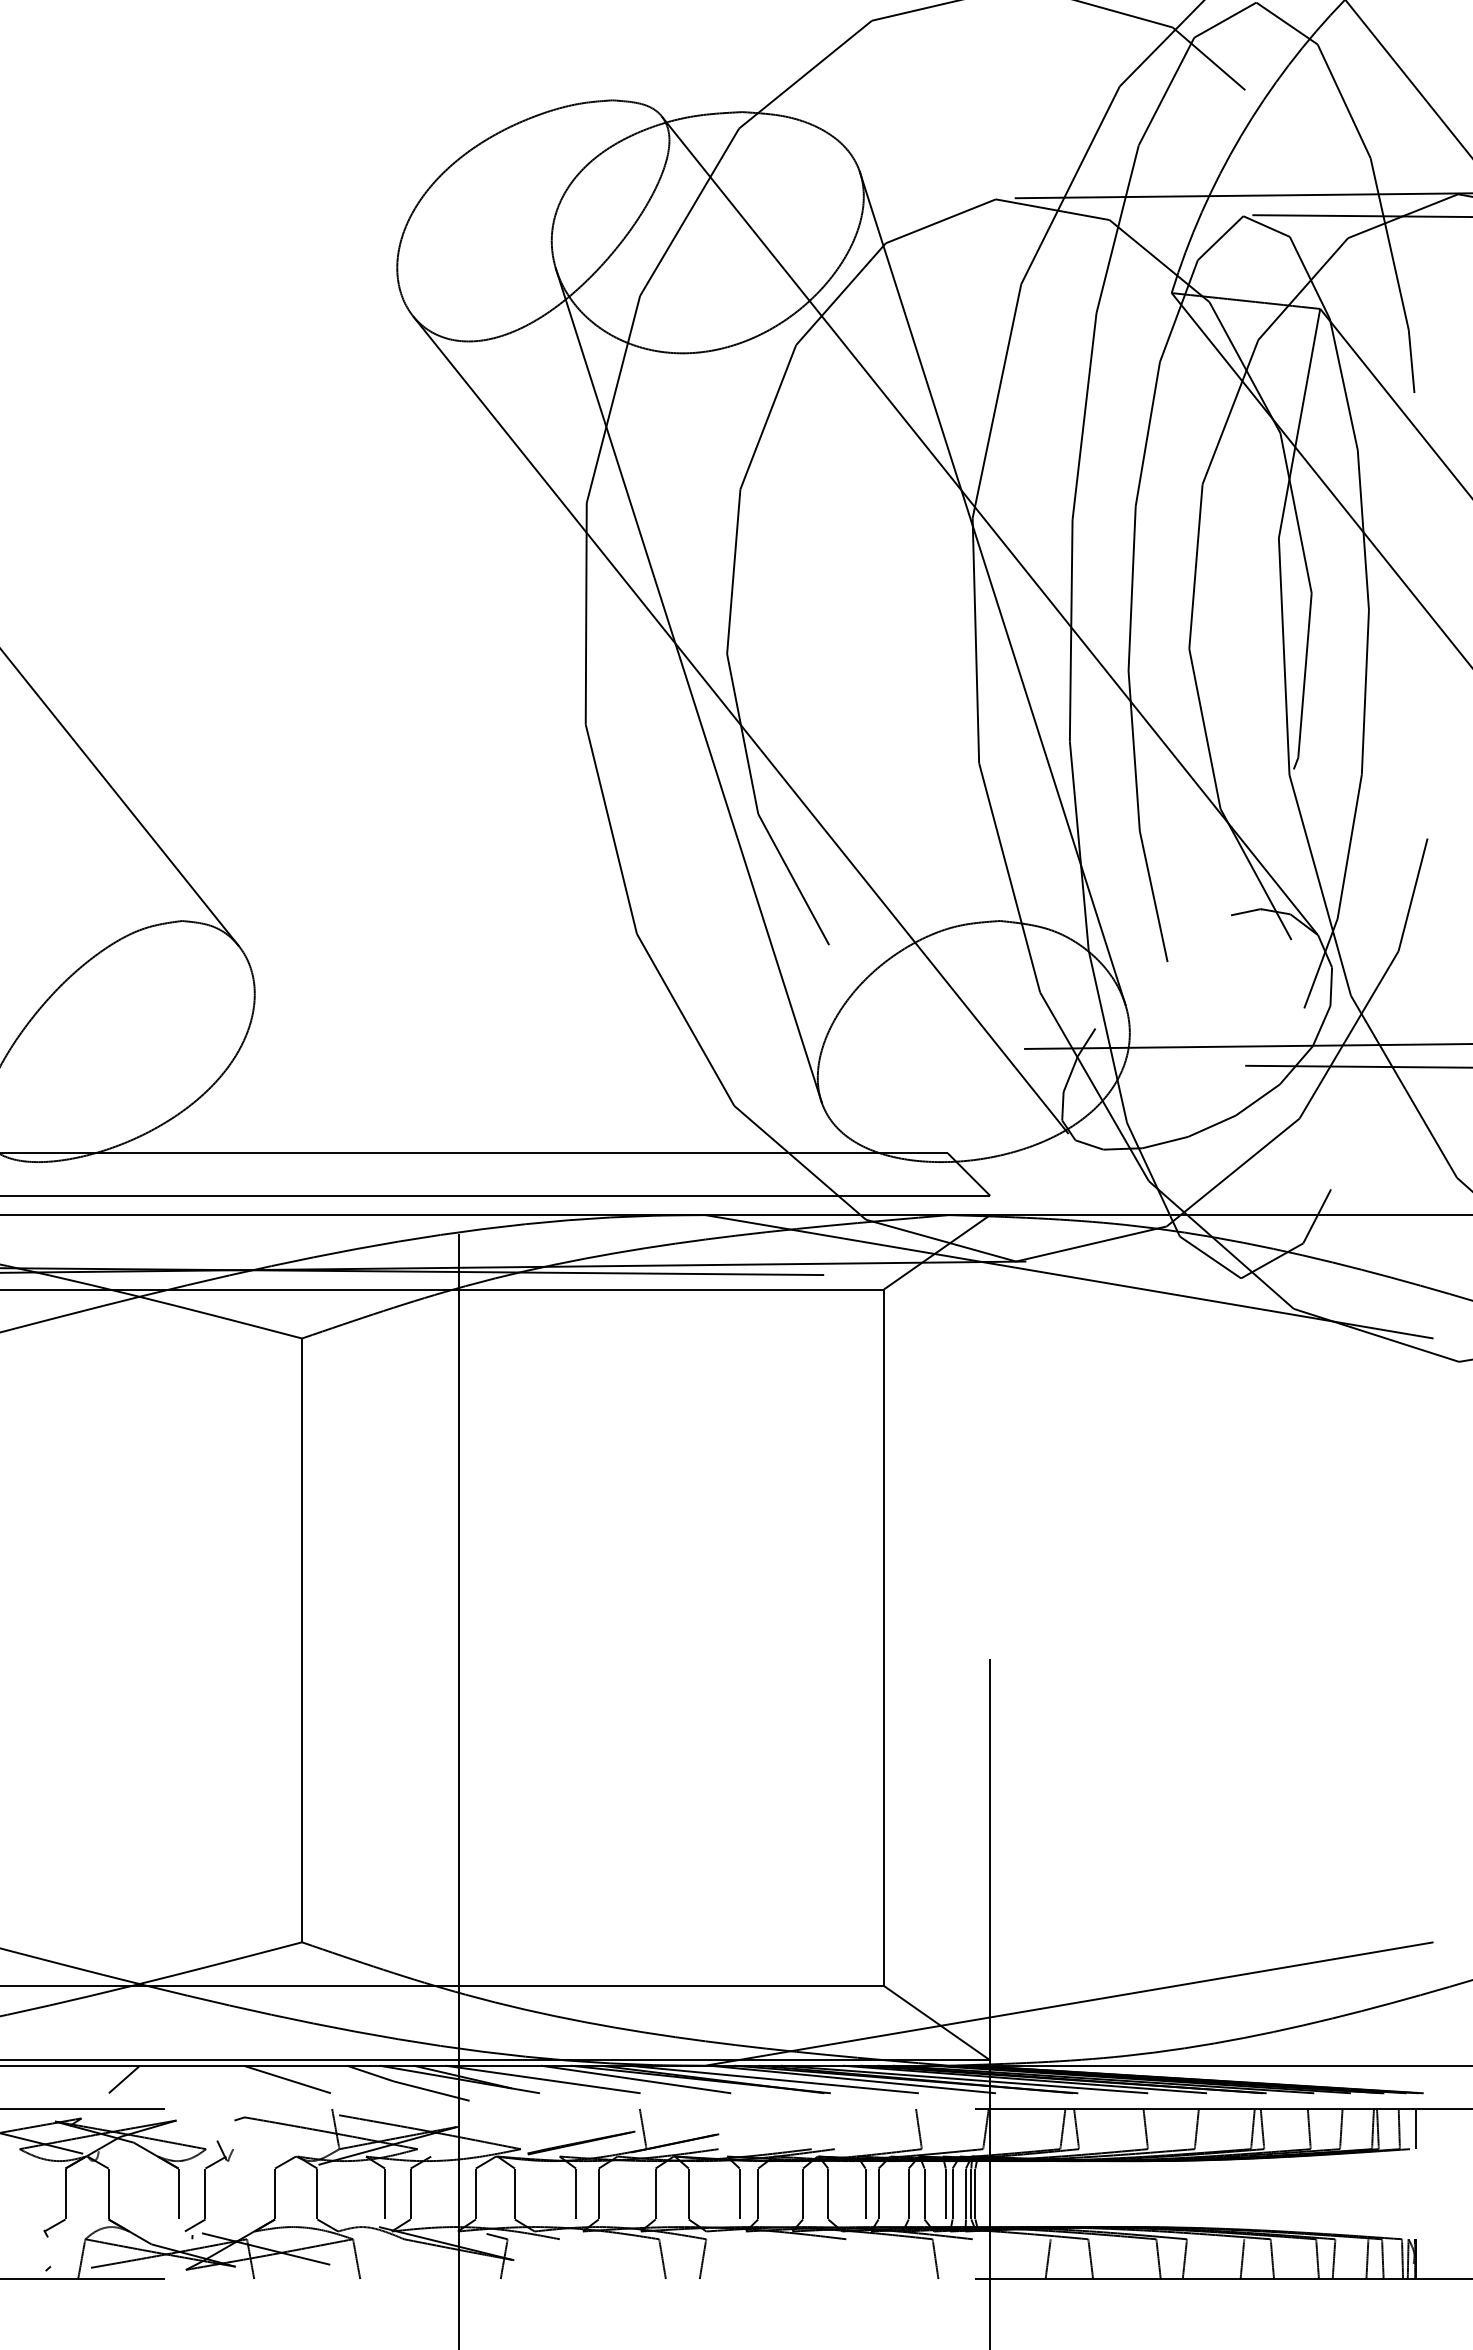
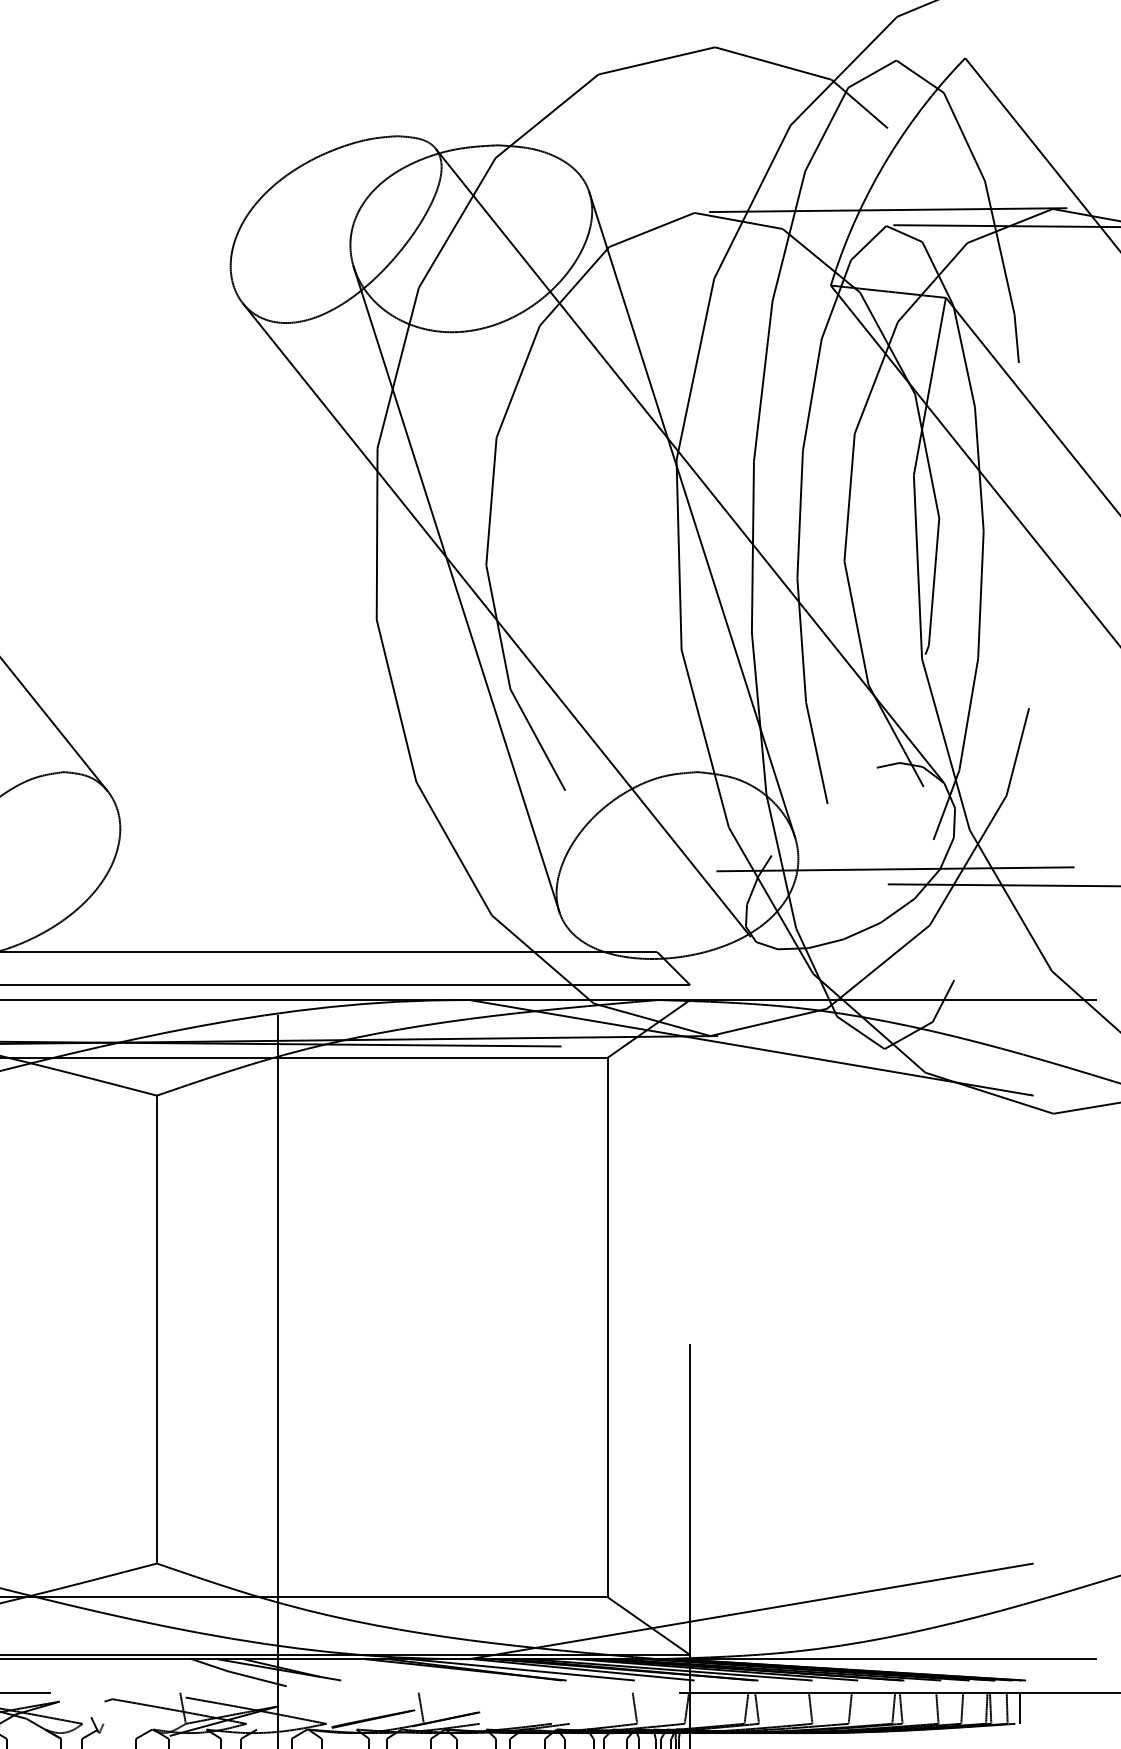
line: (124, 2079) -> (19, 1669), removed
line: (286, 2079) -> (144, 1669), removed
line: (542, 2079) -> (343, 1669), removed
line: (636, 2079) -> (416, 1669), removed

